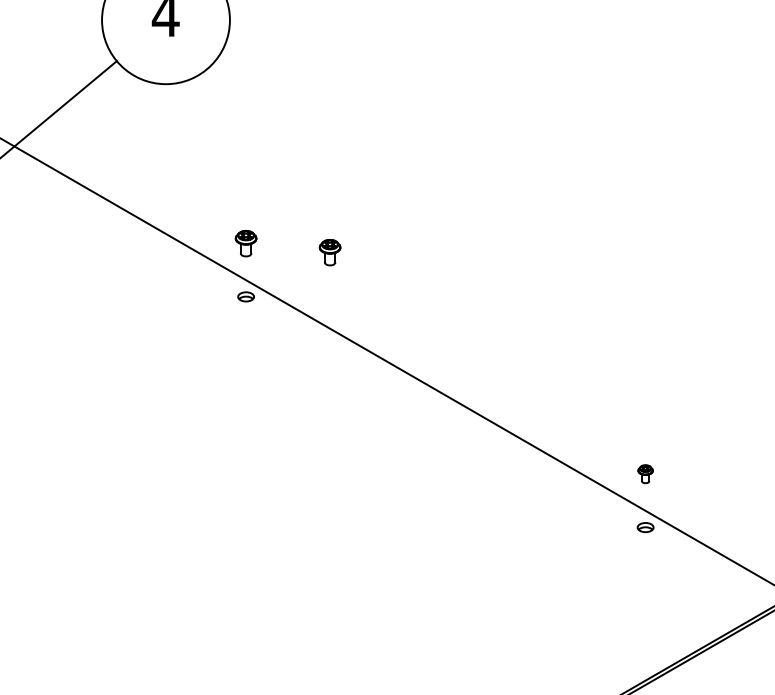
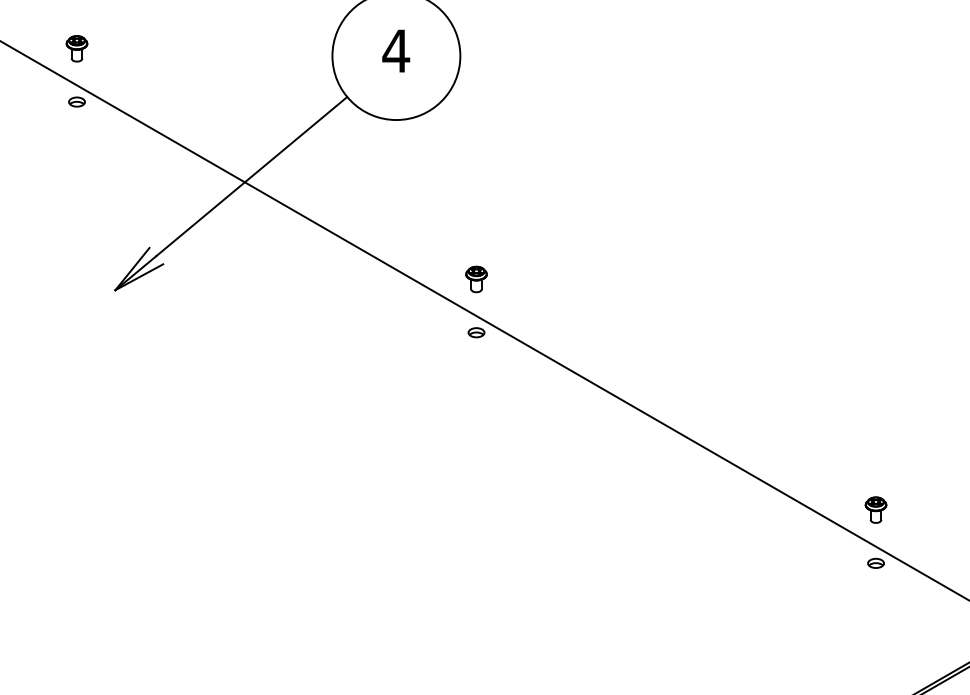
part: (330, 252) -> (560, 288), removed
part: (645, 473) -> (875, 509), size x1.43

